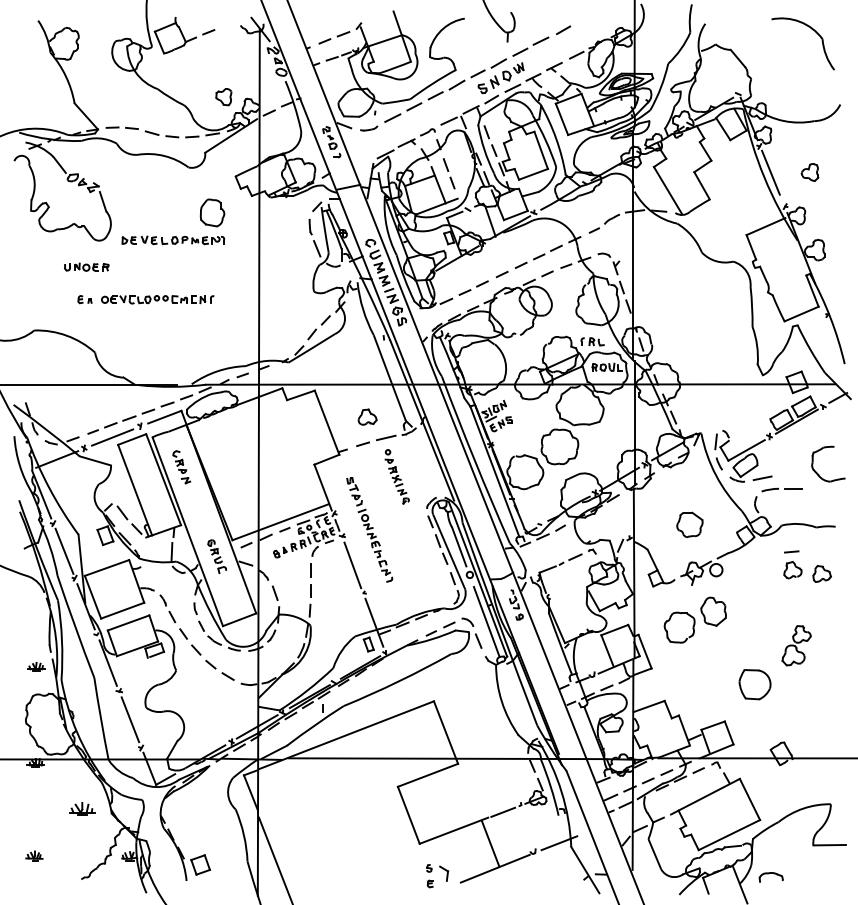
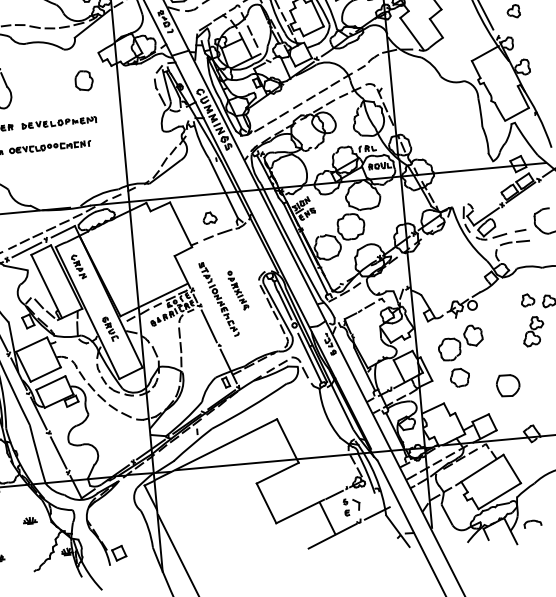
part: (173, 240) -> (59, 122), moved
part: (396, 476) -> (237, 290), moved
part: (689, 524) -> (459, 377), moved
line: (791, 551) -> (520, 230), moved
part: (796, 645) -> (533, 331), moved
part: (82, 808) -> (30, 520), size x0.71
part: (437, 876) -> (352, 507), moved

